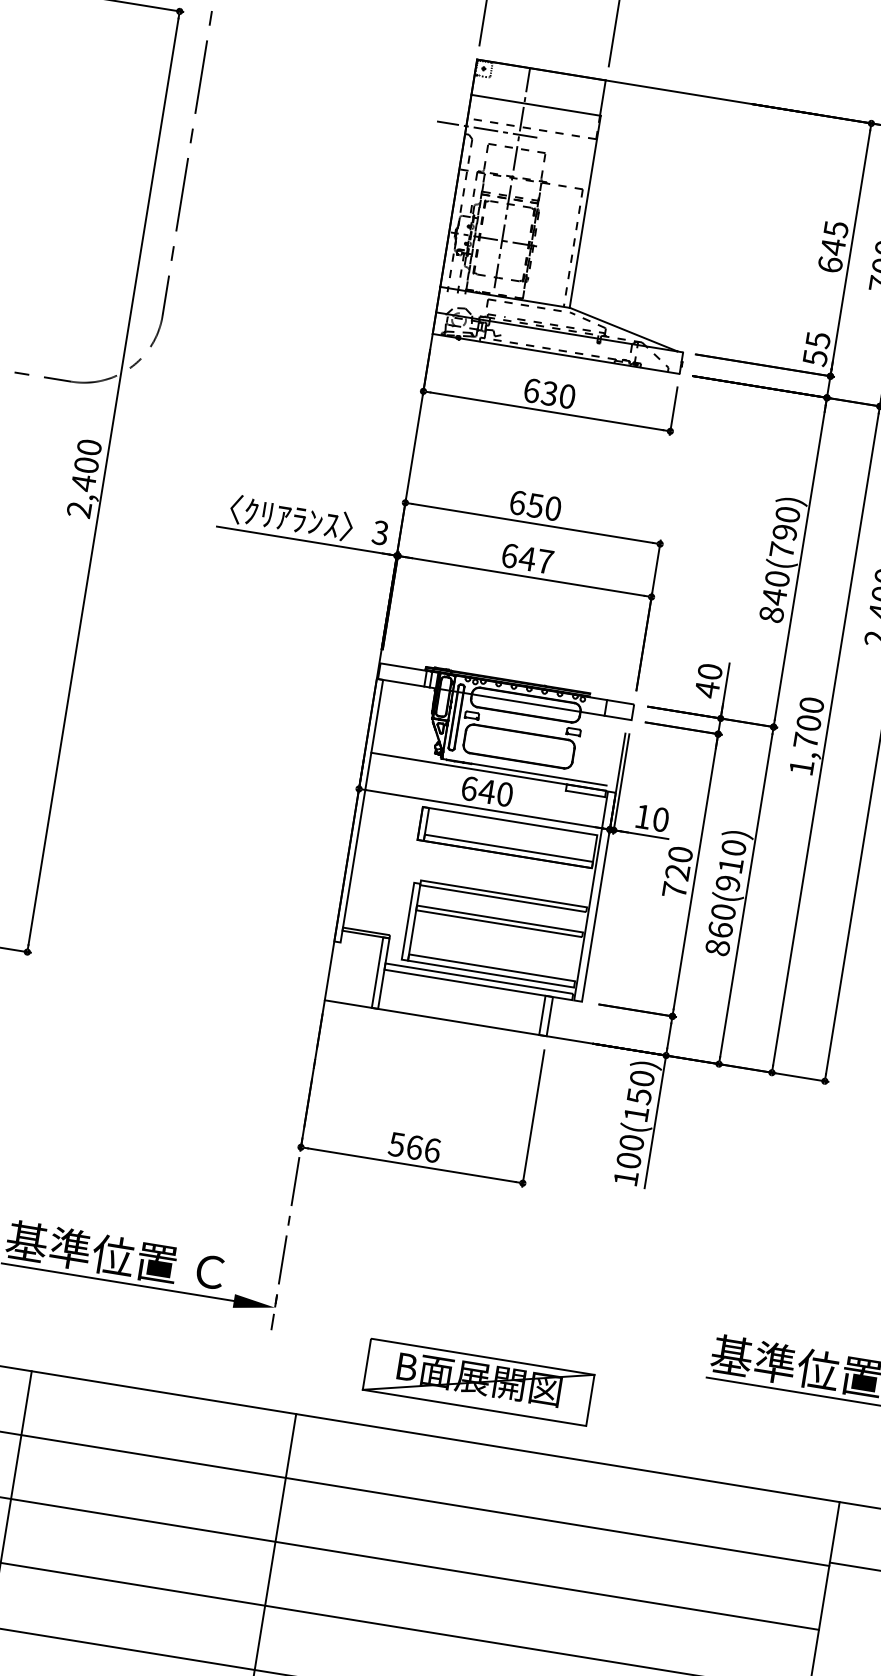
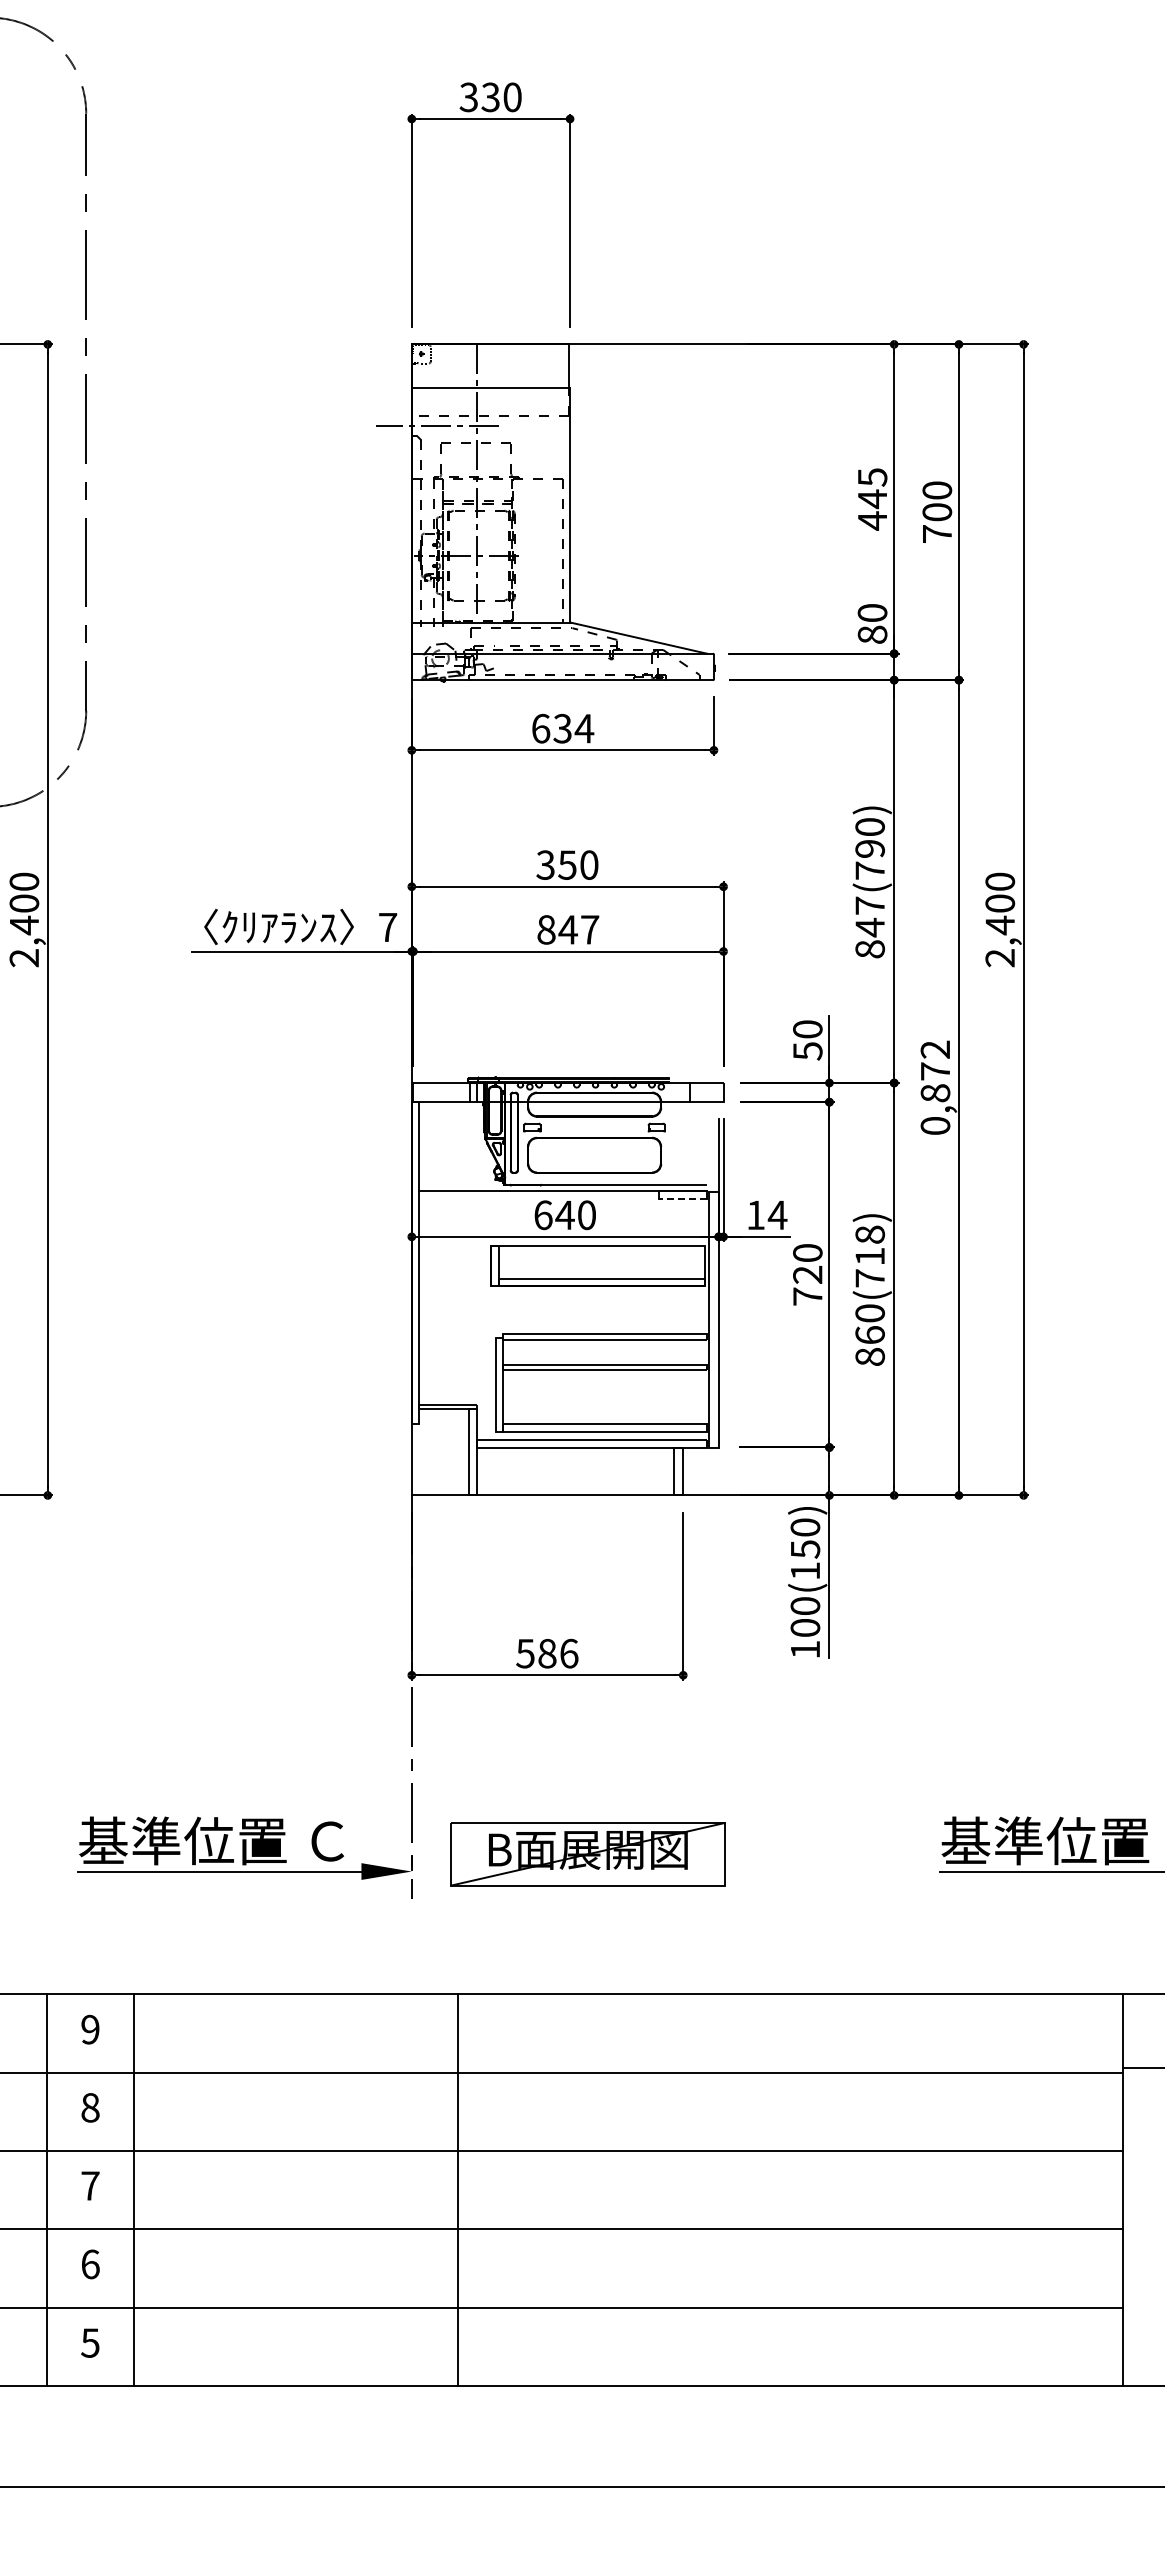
text: (830, 264) -> (872, 520), 645 -> 445
text: (816, 349) -> (872, 624), 55 -> 80
text: (567, 396) -> (584, 728), 630 -> 634
text: (517, 502) -> (545, 864), 650 -> 350
text: (380, 532) -> (387, 927), 3 -> 7
text: (509, 555) -> (546, 929), 647 -> 847
text: (776, 578) -> (869, 905), 840(790) -> 847(790)
text: (706, 689) -> (807, 1051), 40 -> 50
text: (806, 736) -> (935, 1087), 1,700 -> 0,872
line: (585, 794) -> (682, 1199), solid -> dashed
text: (660, 819) -> (777, 1215), 10 -> 14
text: (731, 865) -> (870, 1256), 860(910) -> 860(718)
text: (414, 1147) -> (547, 1653), 566 -> 586
part: (478, 1382) -> (587, 1854), moved

